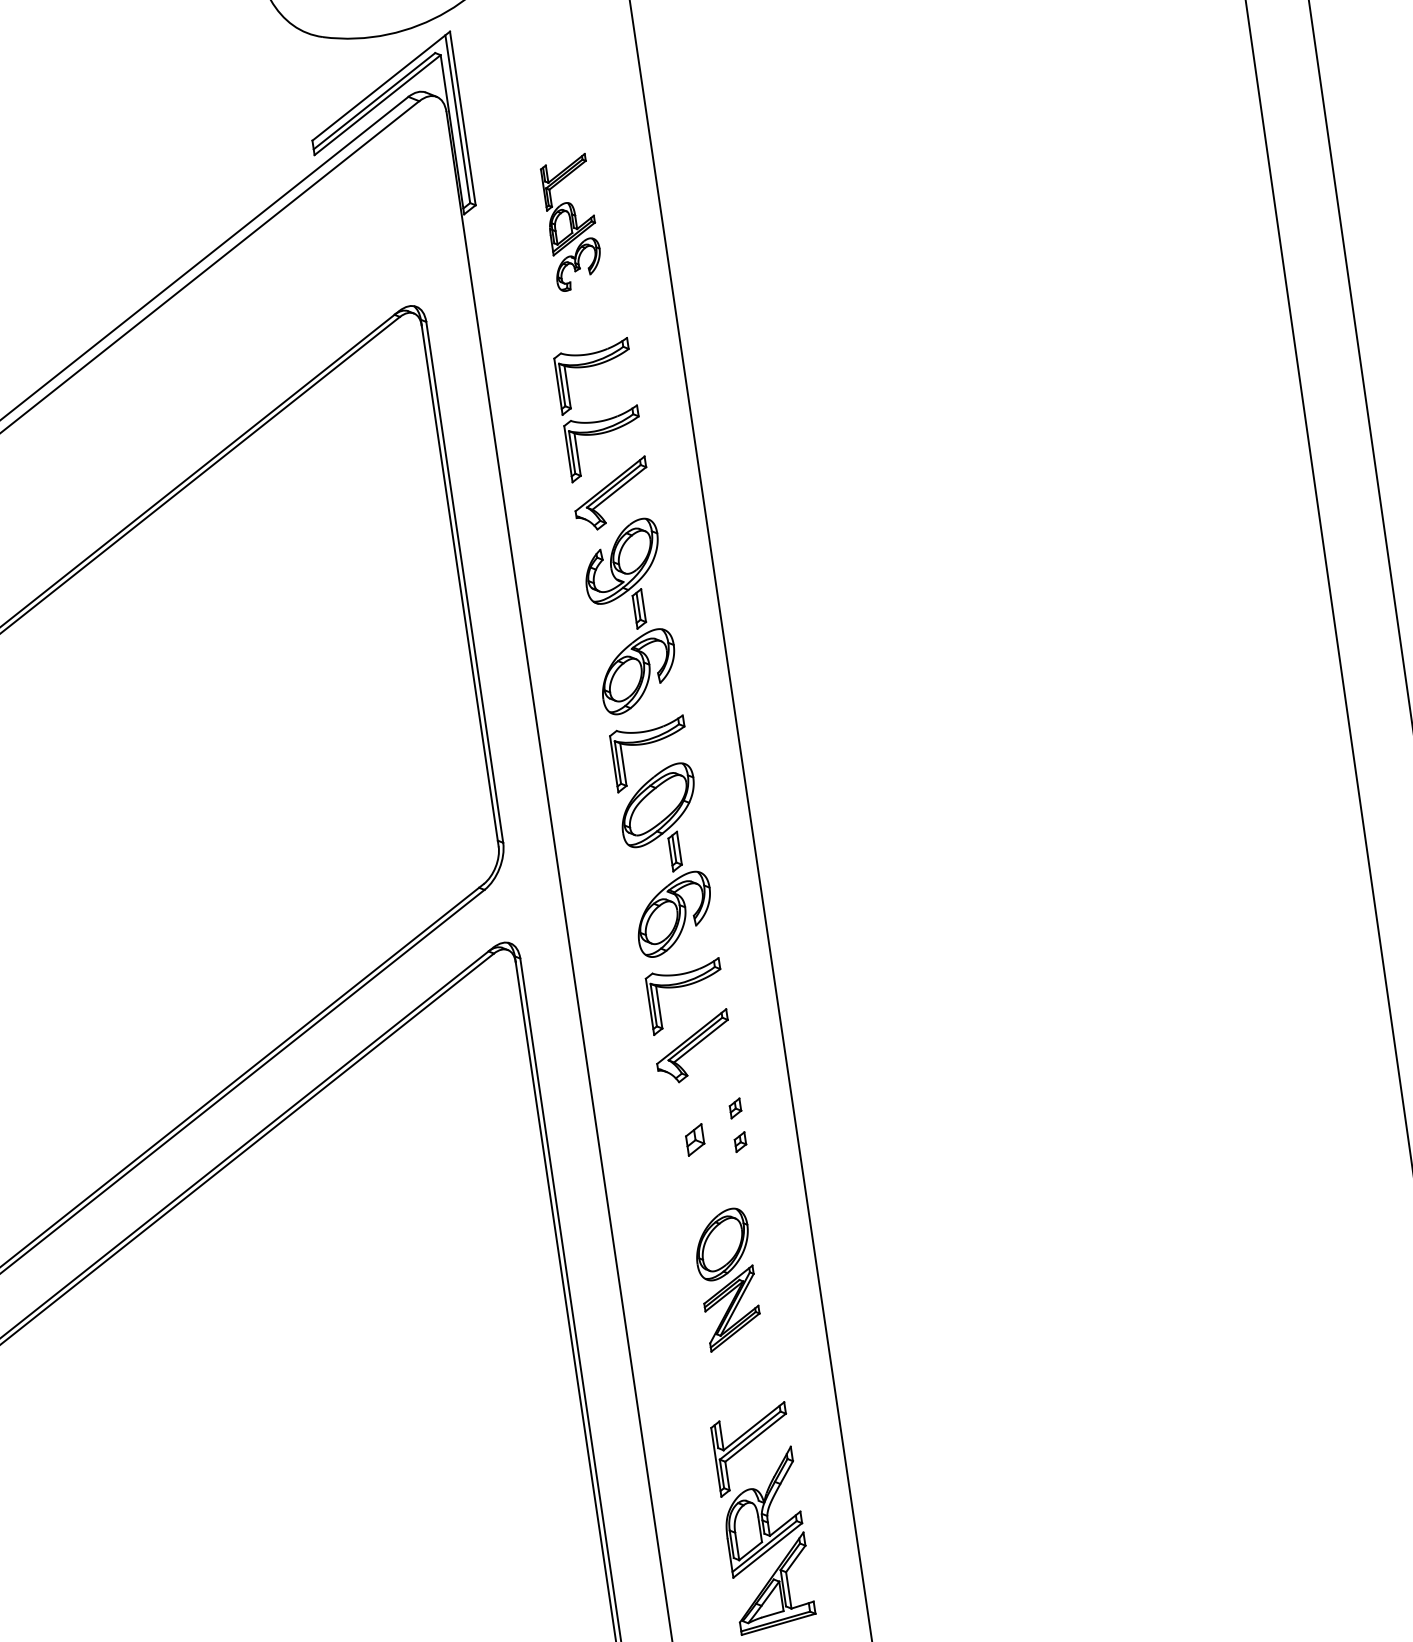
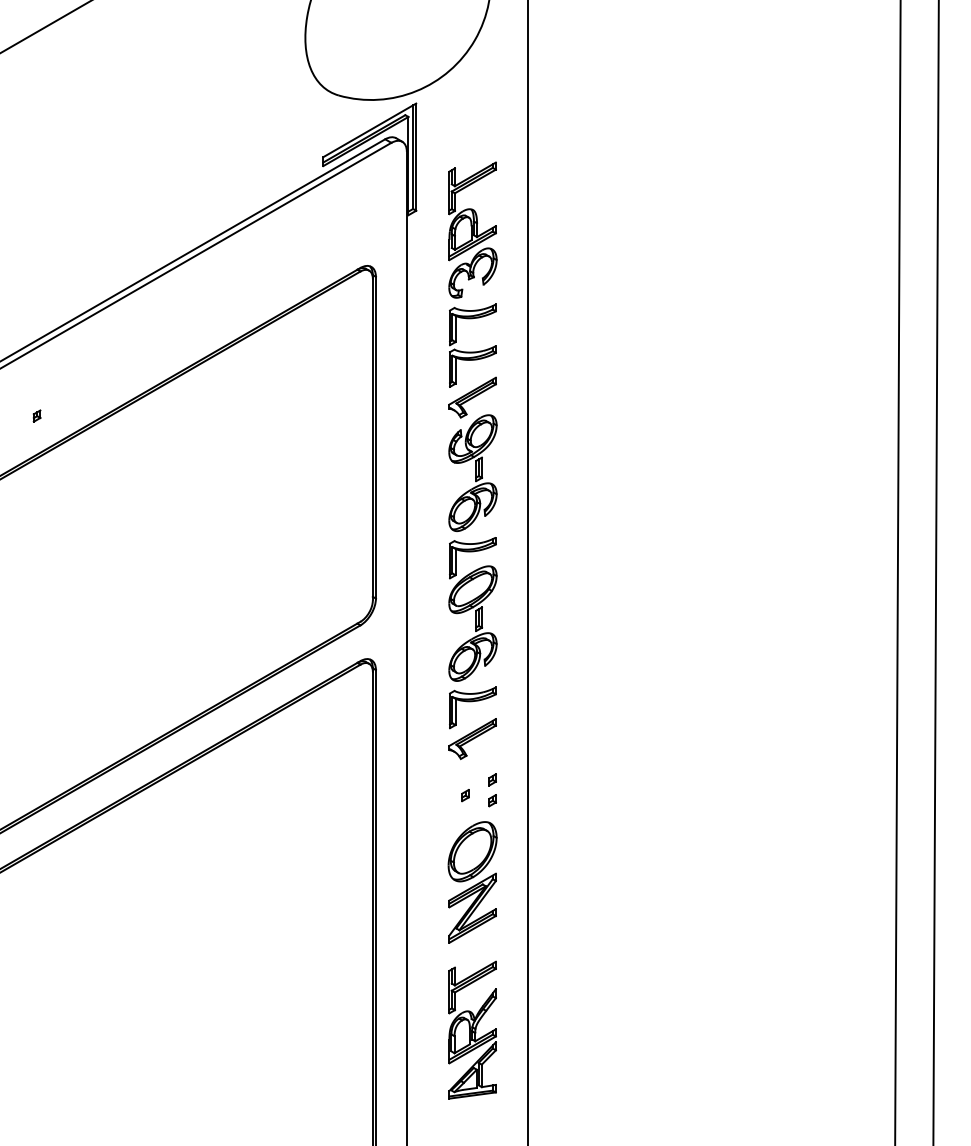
part: (571, 222) -> (472, 229), size x1.67
part: (695, 1140) -> (465, 795), size x0.62
part: (727, 1279) -> (472, 882), size x1.43

